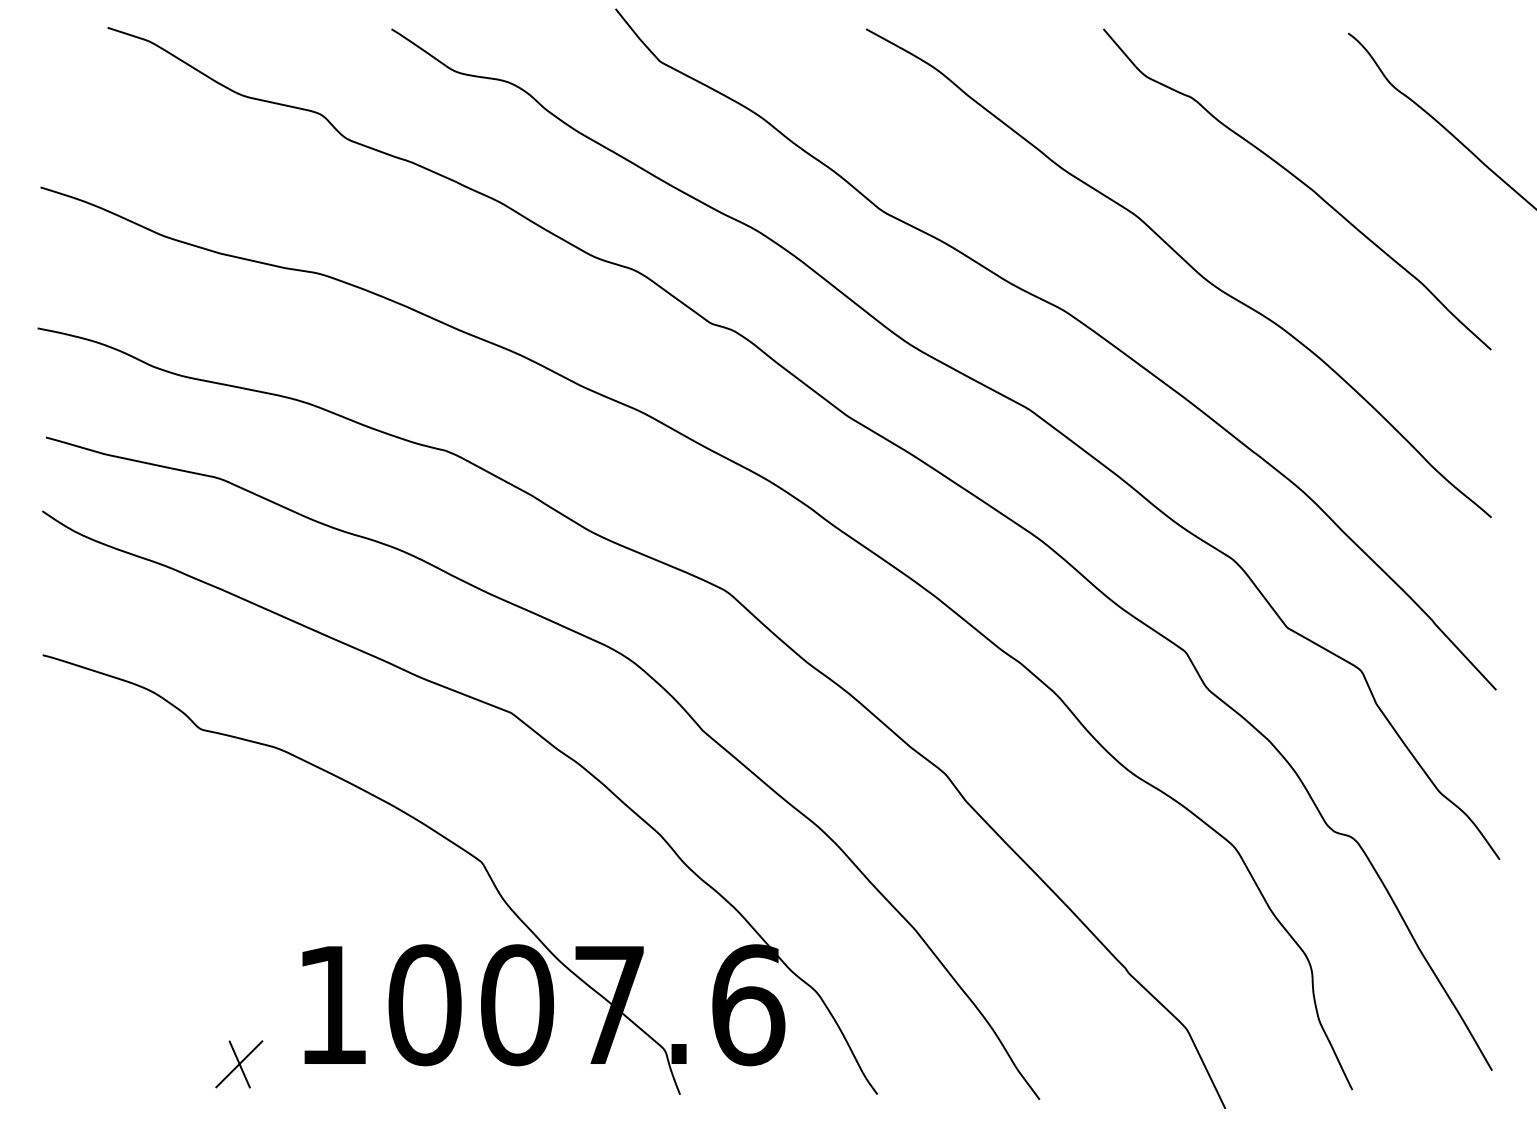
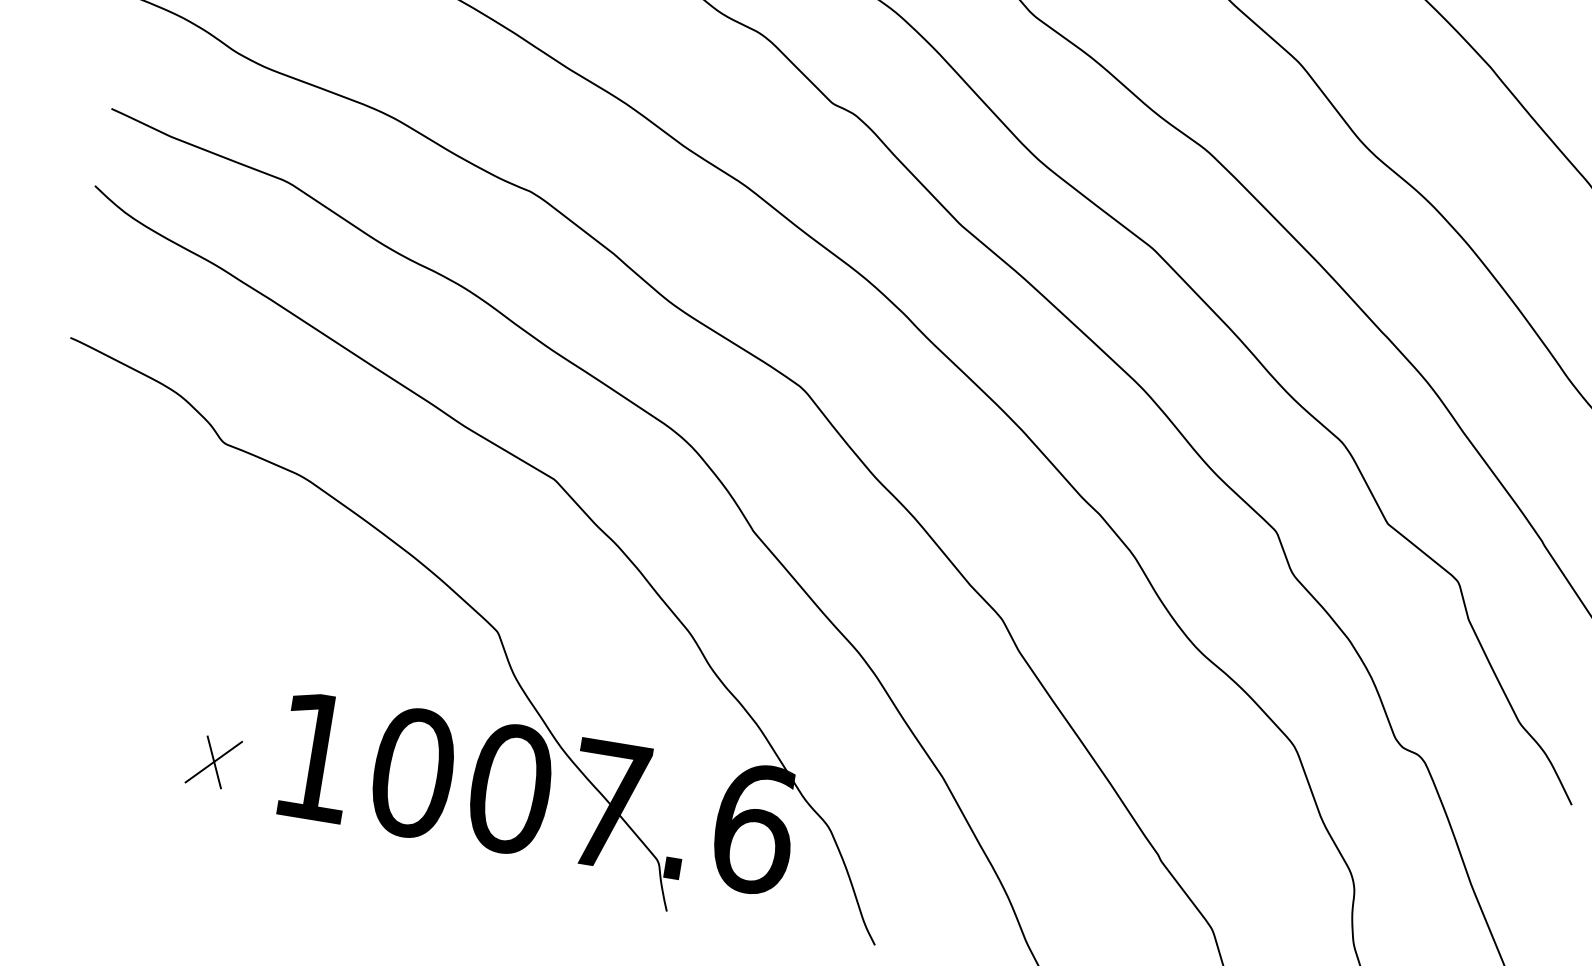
part: (239, 1064) -> (214, 762), moved

